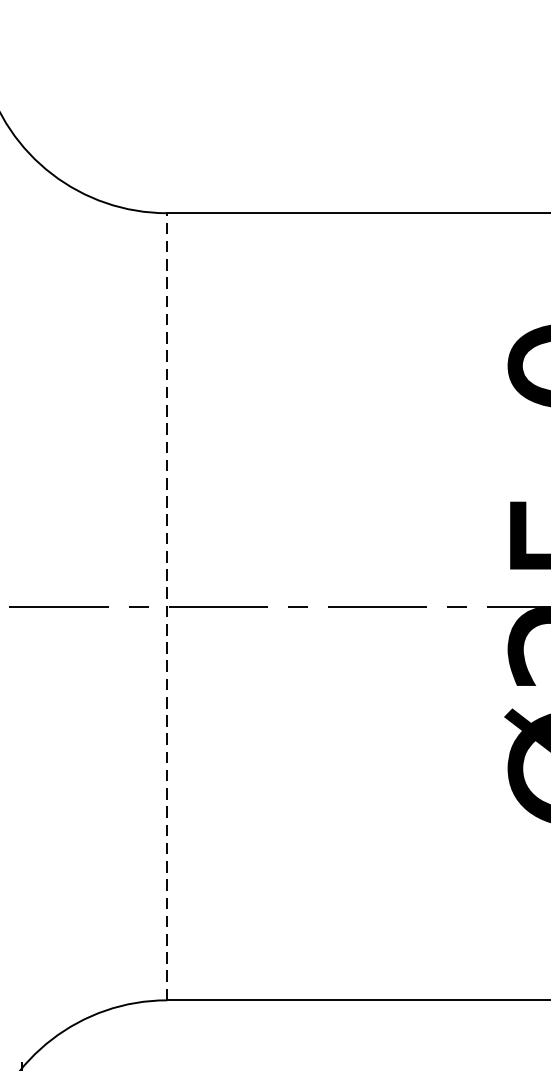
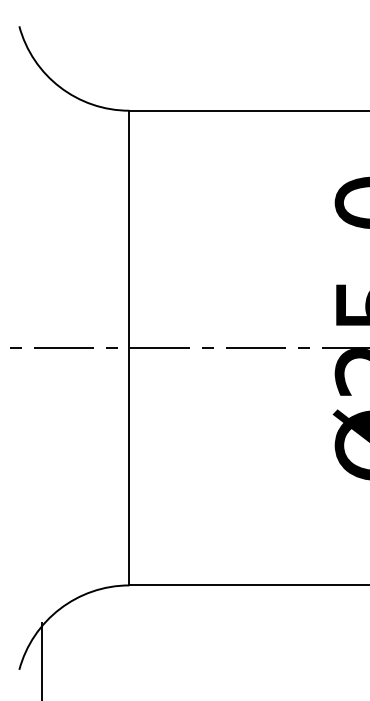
line: (167, 605) -> (129, 347), dashed -> solid

